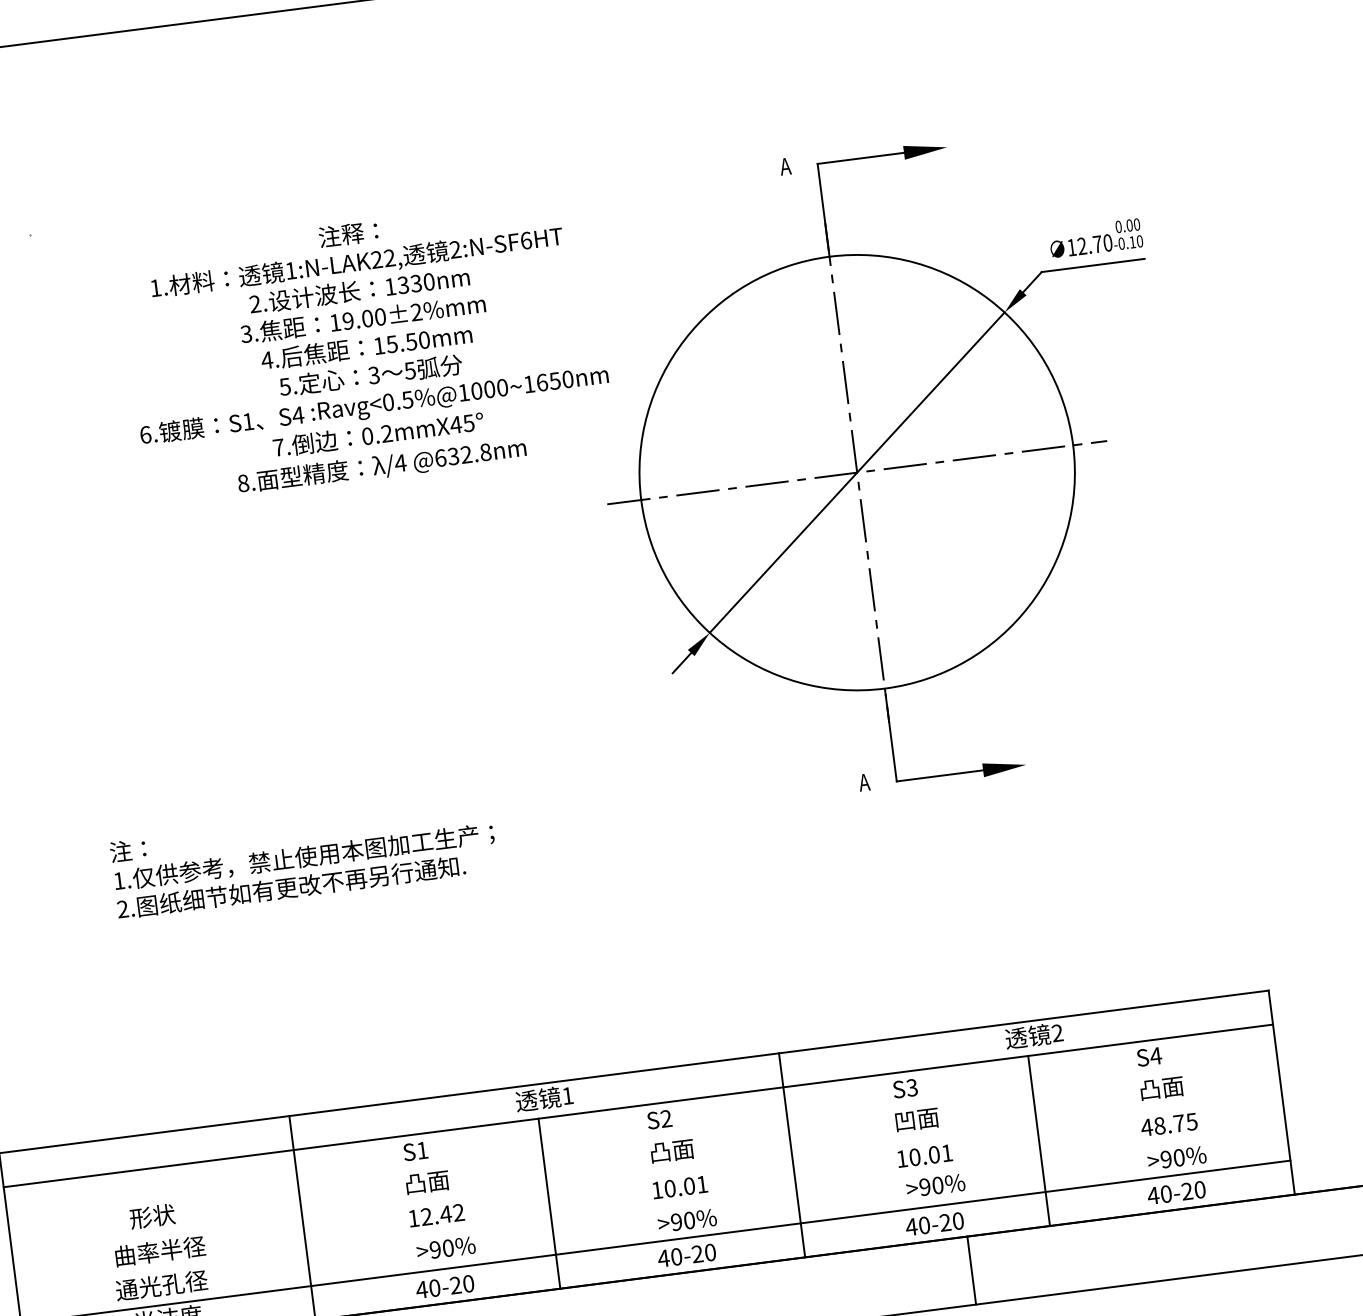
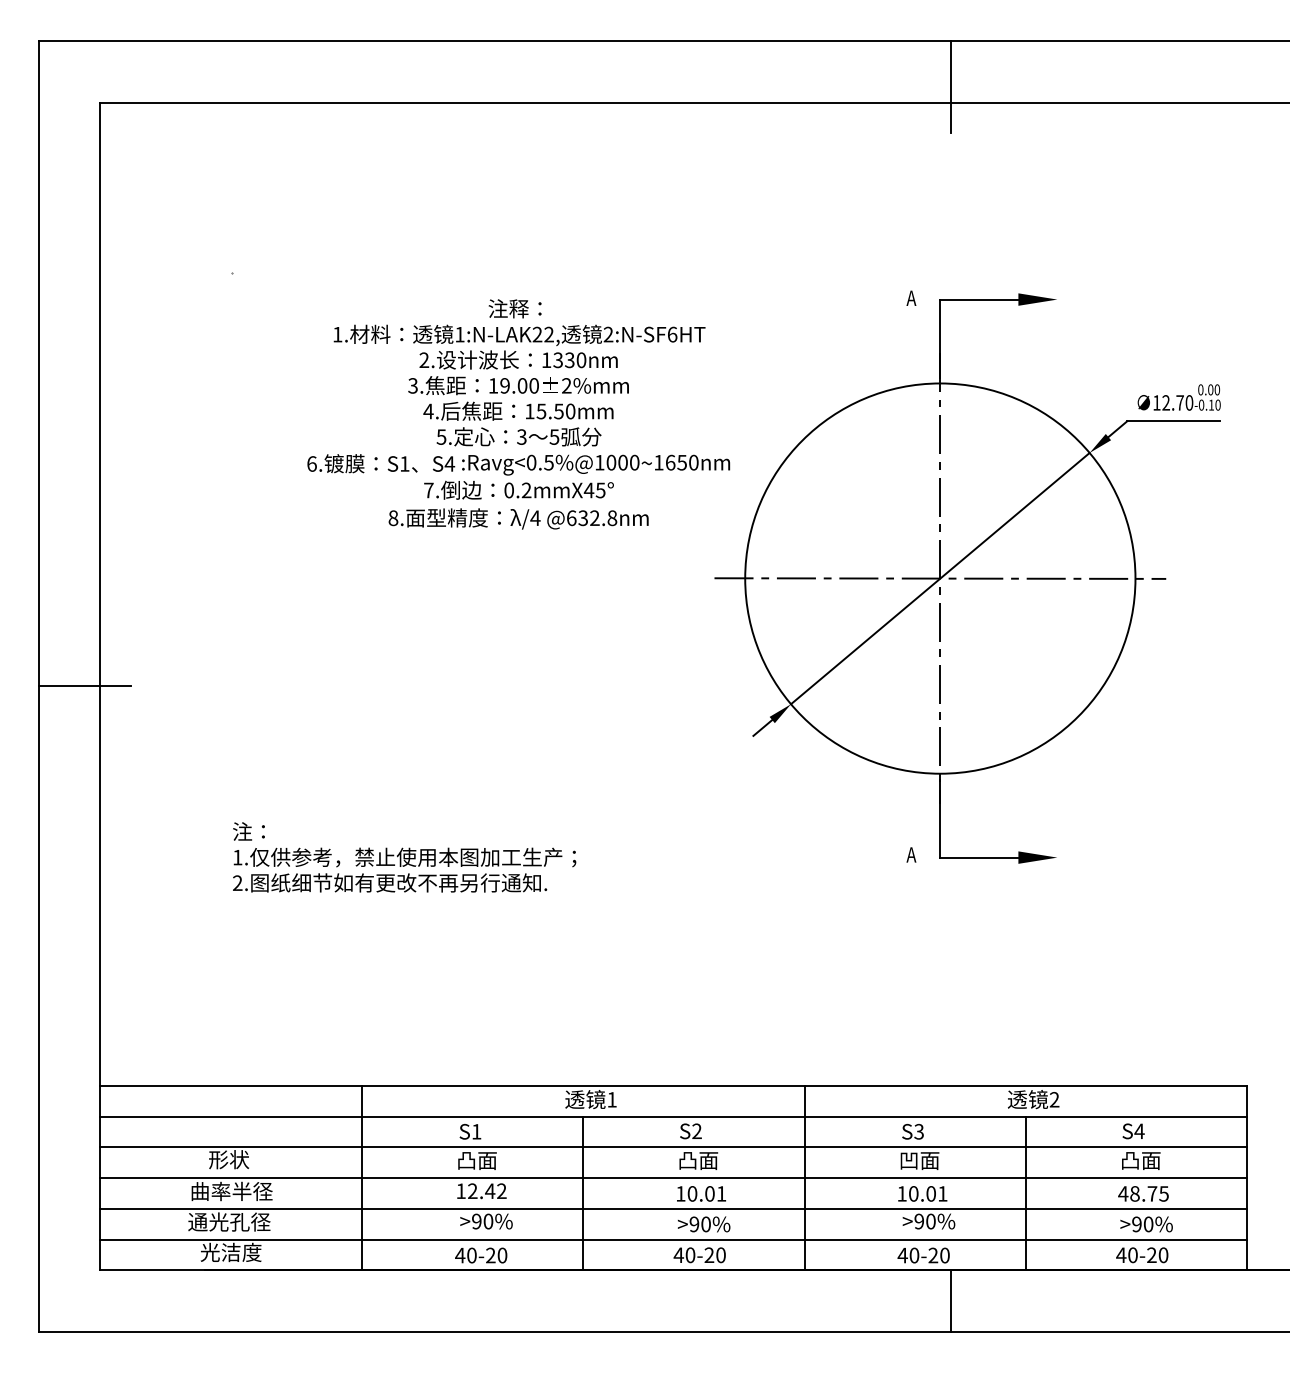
line: (642, 1140) -> (673, 1147), added
line: (646, 1174) -> (673, 1178), added
line: (651, 1207) -> (673, 1208), added

